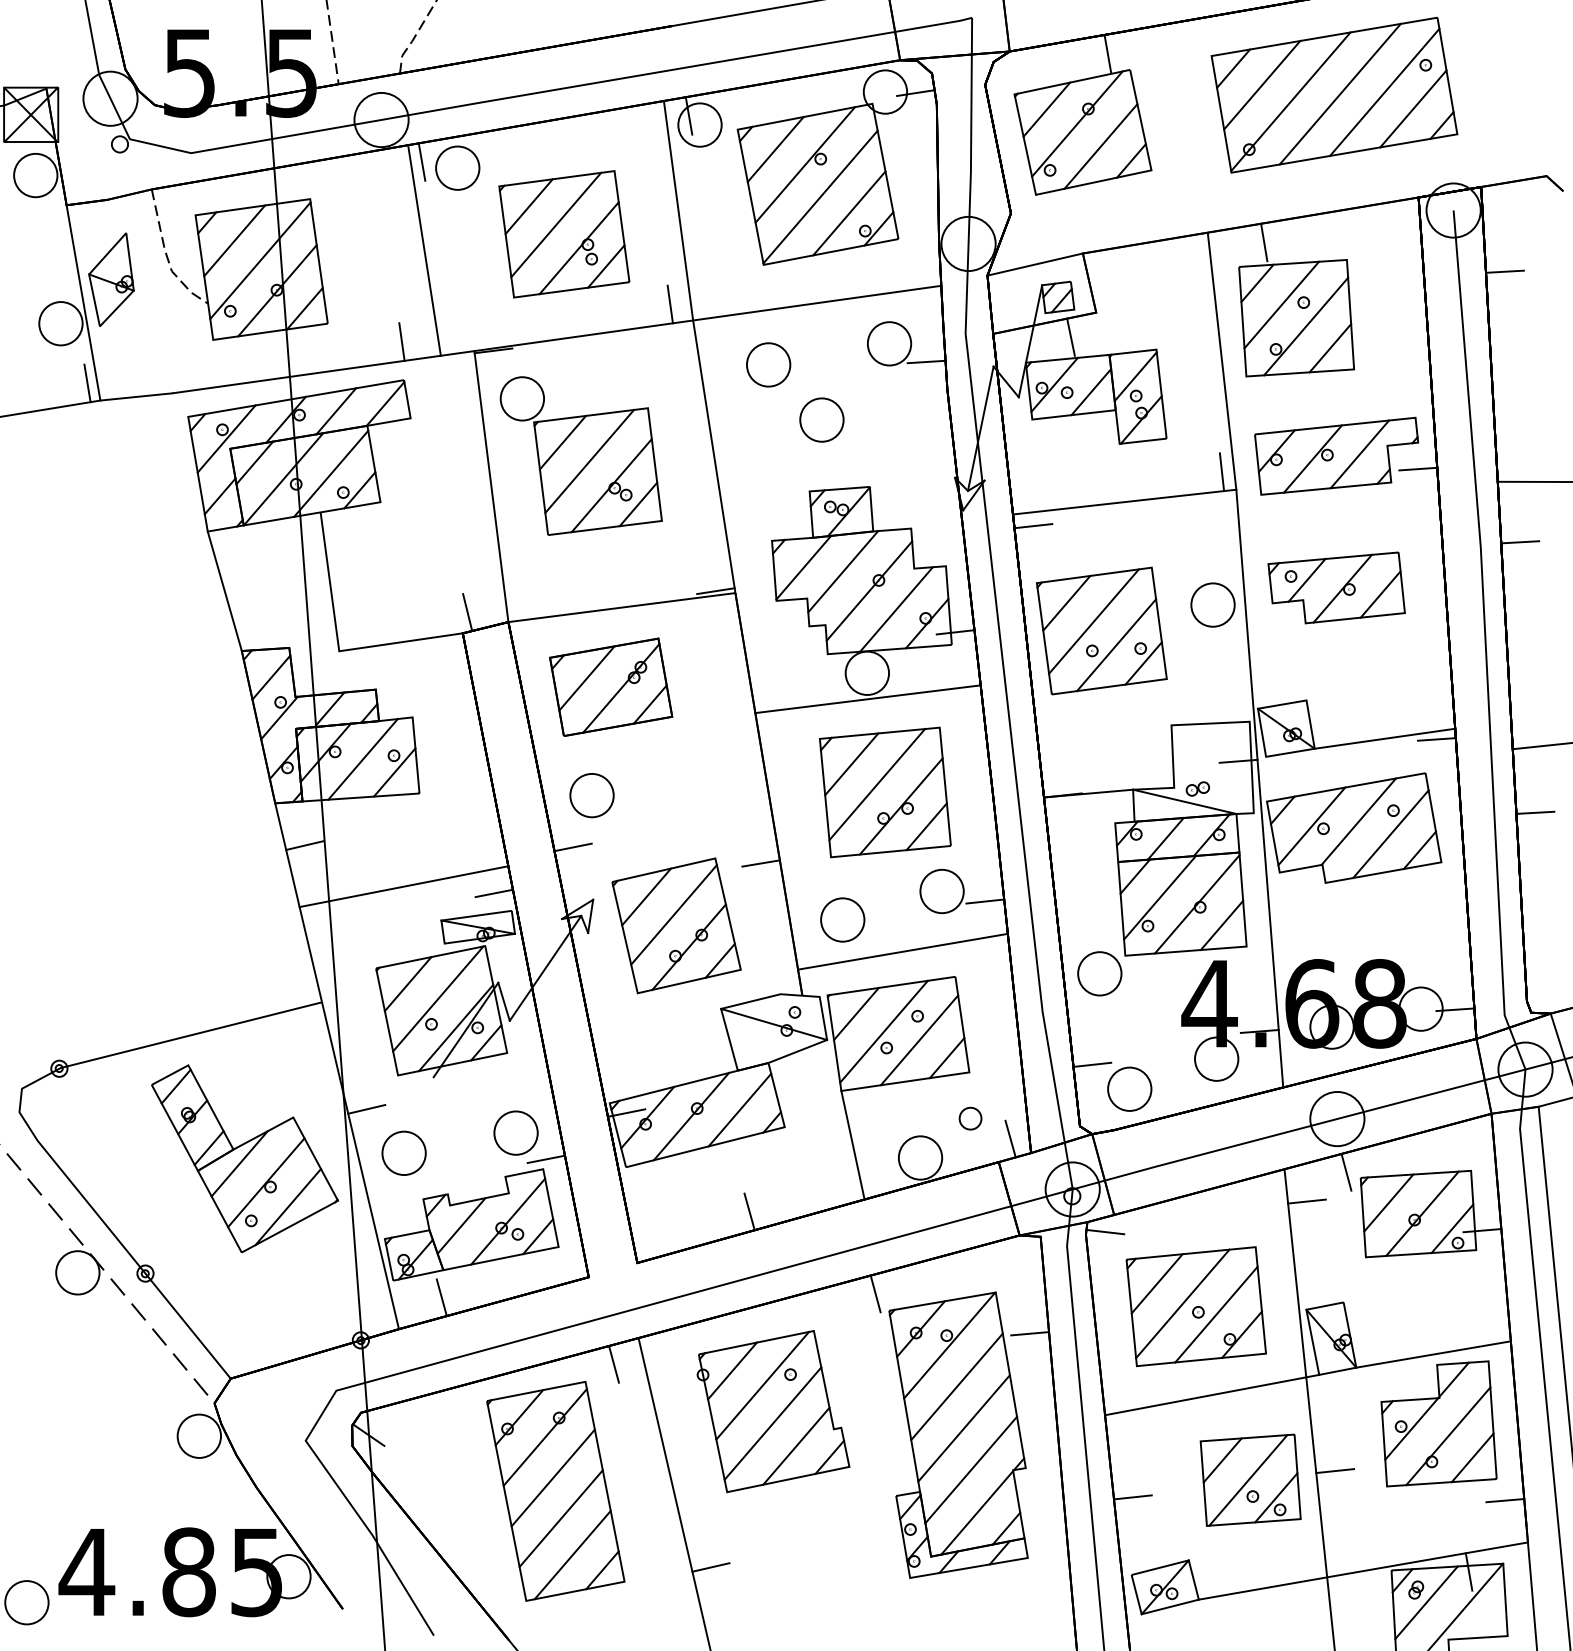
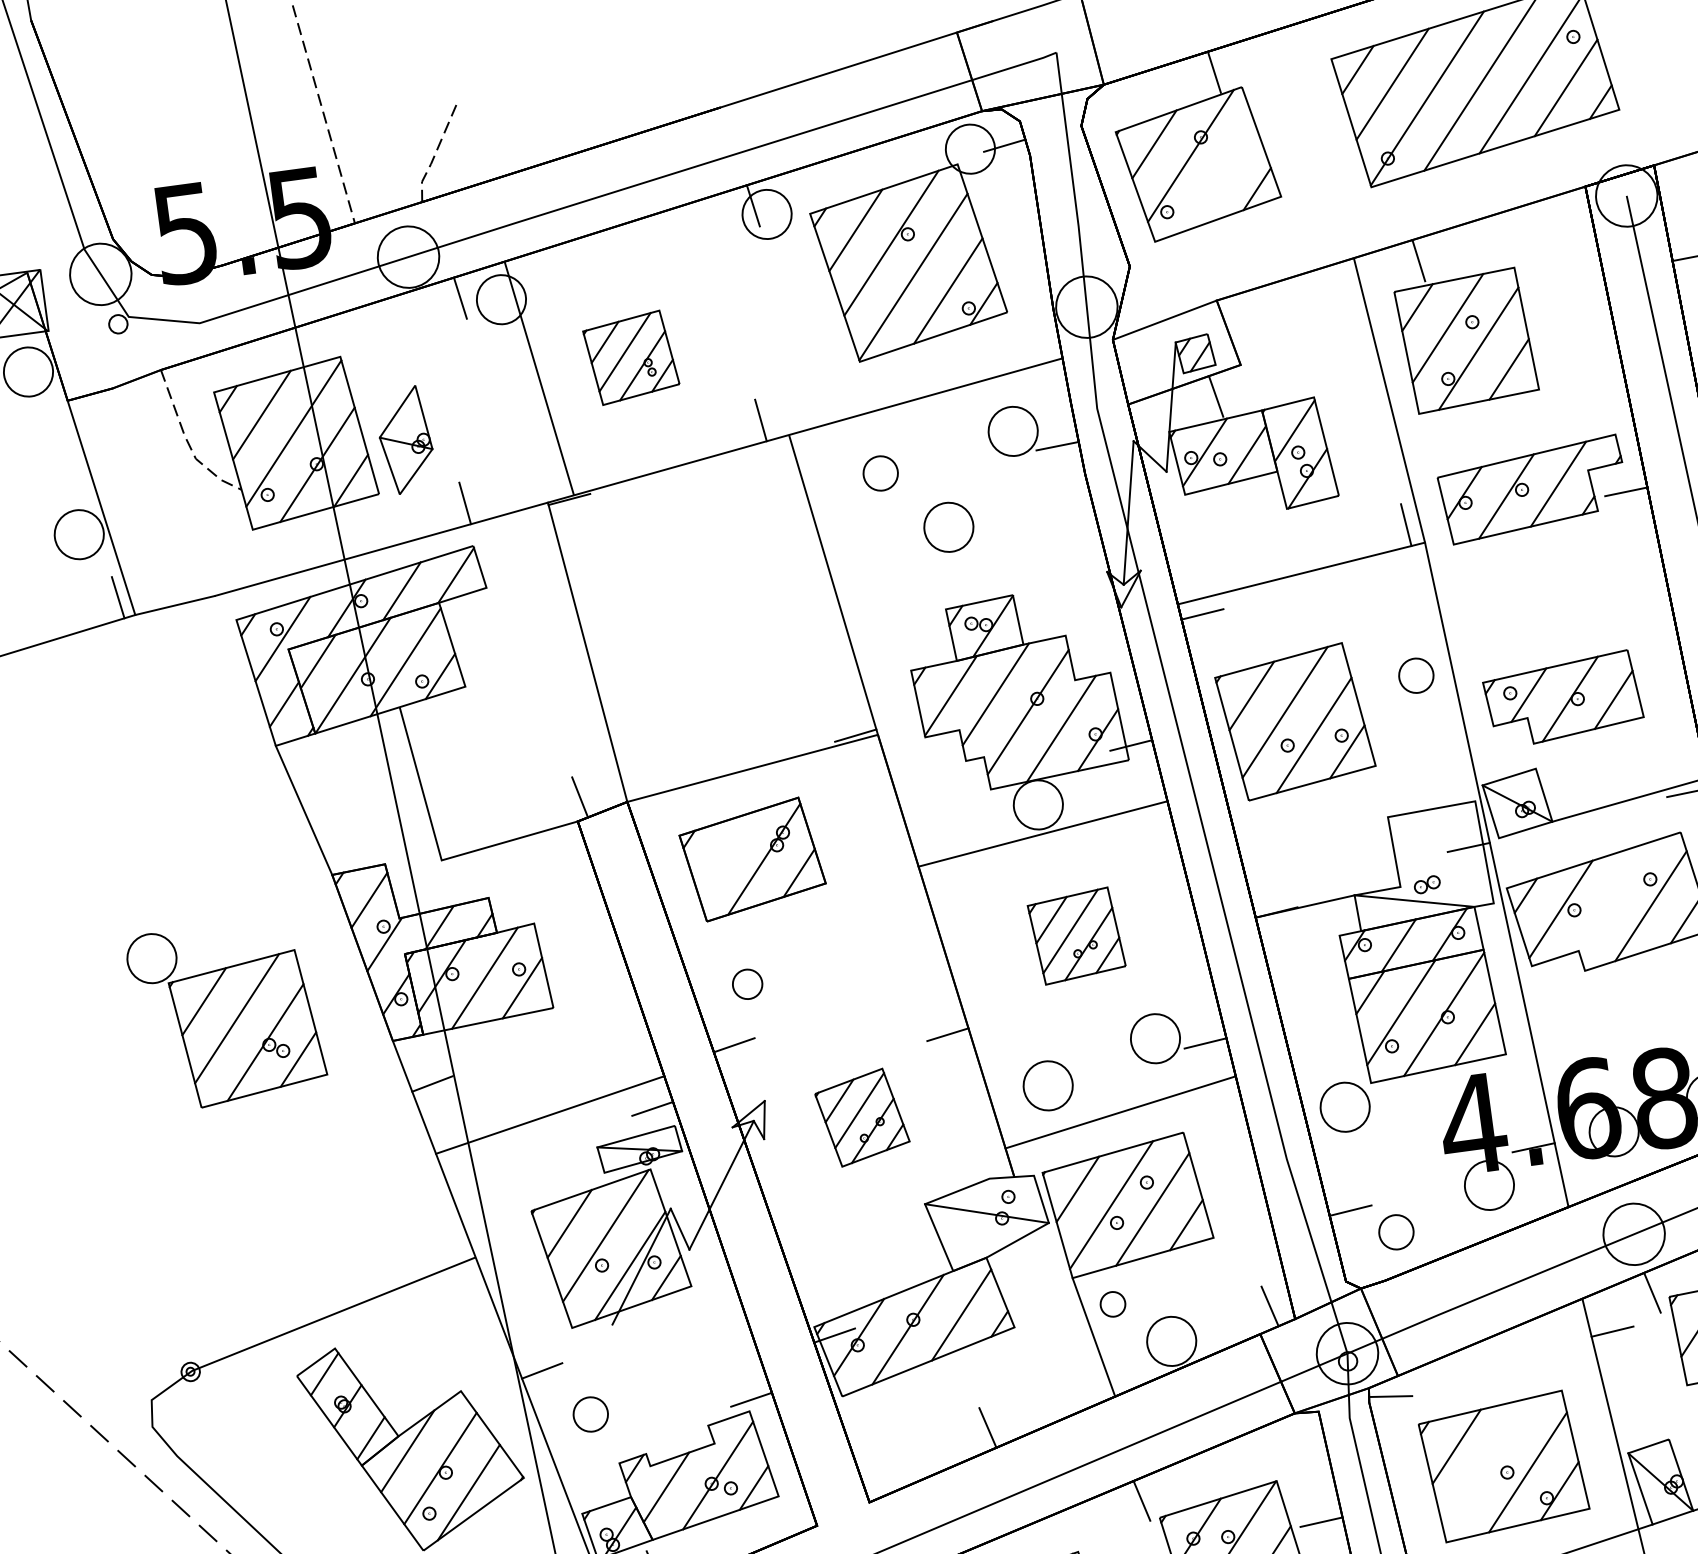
line: (1100, 146) -> (1220, 177), removed
line: (678, 210) -> (755, 313), removed
part: (564, 234) -> (631, 357), size x0.6
line: (424, 250) -> (539, 378), moved
part: (111, 279) -> (405, 439), moved
part: (768, 364) -> (880, 473), size x0.7
part: (580, 455) -> (225, 1013), moved
part: (1336, 587) -> (1563, 698), moved
part: (1212, 604) -> (1415, 675), size x0.7
line: (586, 678) -> (723, 853), removed
part: (885, 792) -> (1076, 936), size x0.6
part: (591, 795) -> (747, 984), size x0.6
line: (1358, 821) -> (1612, 896), removed
part: (676, 925) -> (862, 1117), size x0.6
part: (1129, 1088) -> (1395, 1231), size x0.7
part: (970, 1118) -> (1112, 1304), moved
part: (515, 1132) -> (712, 1374), removed
part: (403, 1152) -> (590, 1413), size x0.7
line: (1182, 1303) -> (1488, 1465), removed

